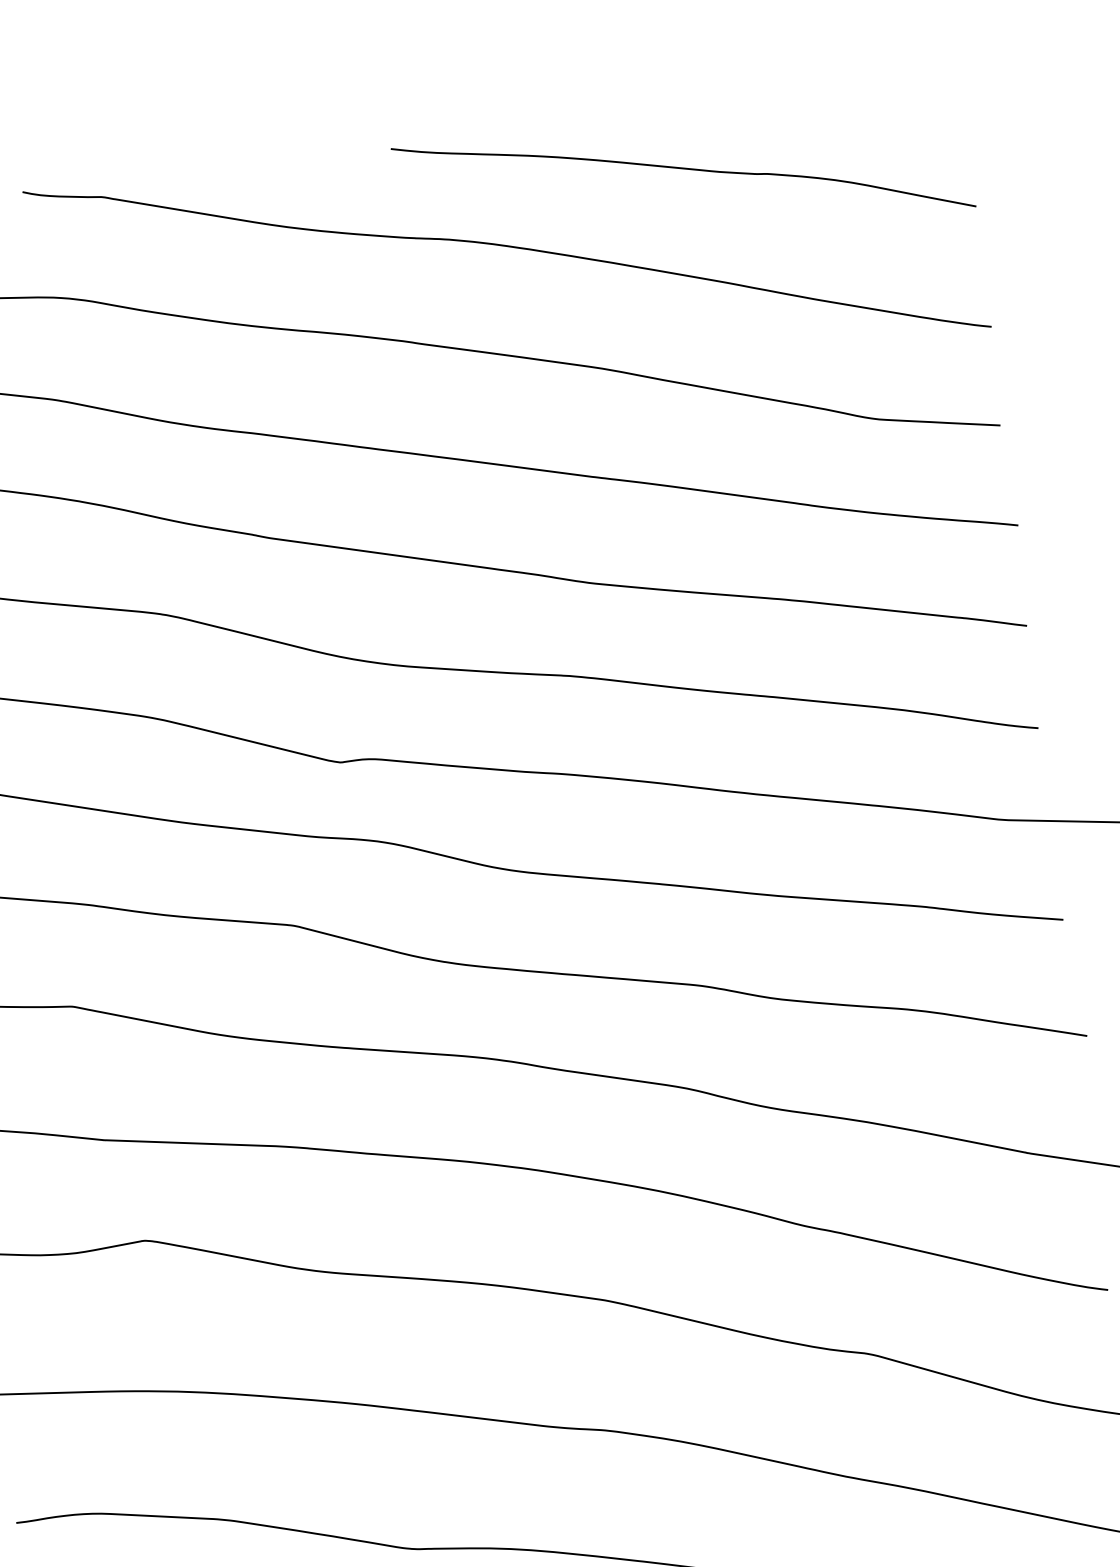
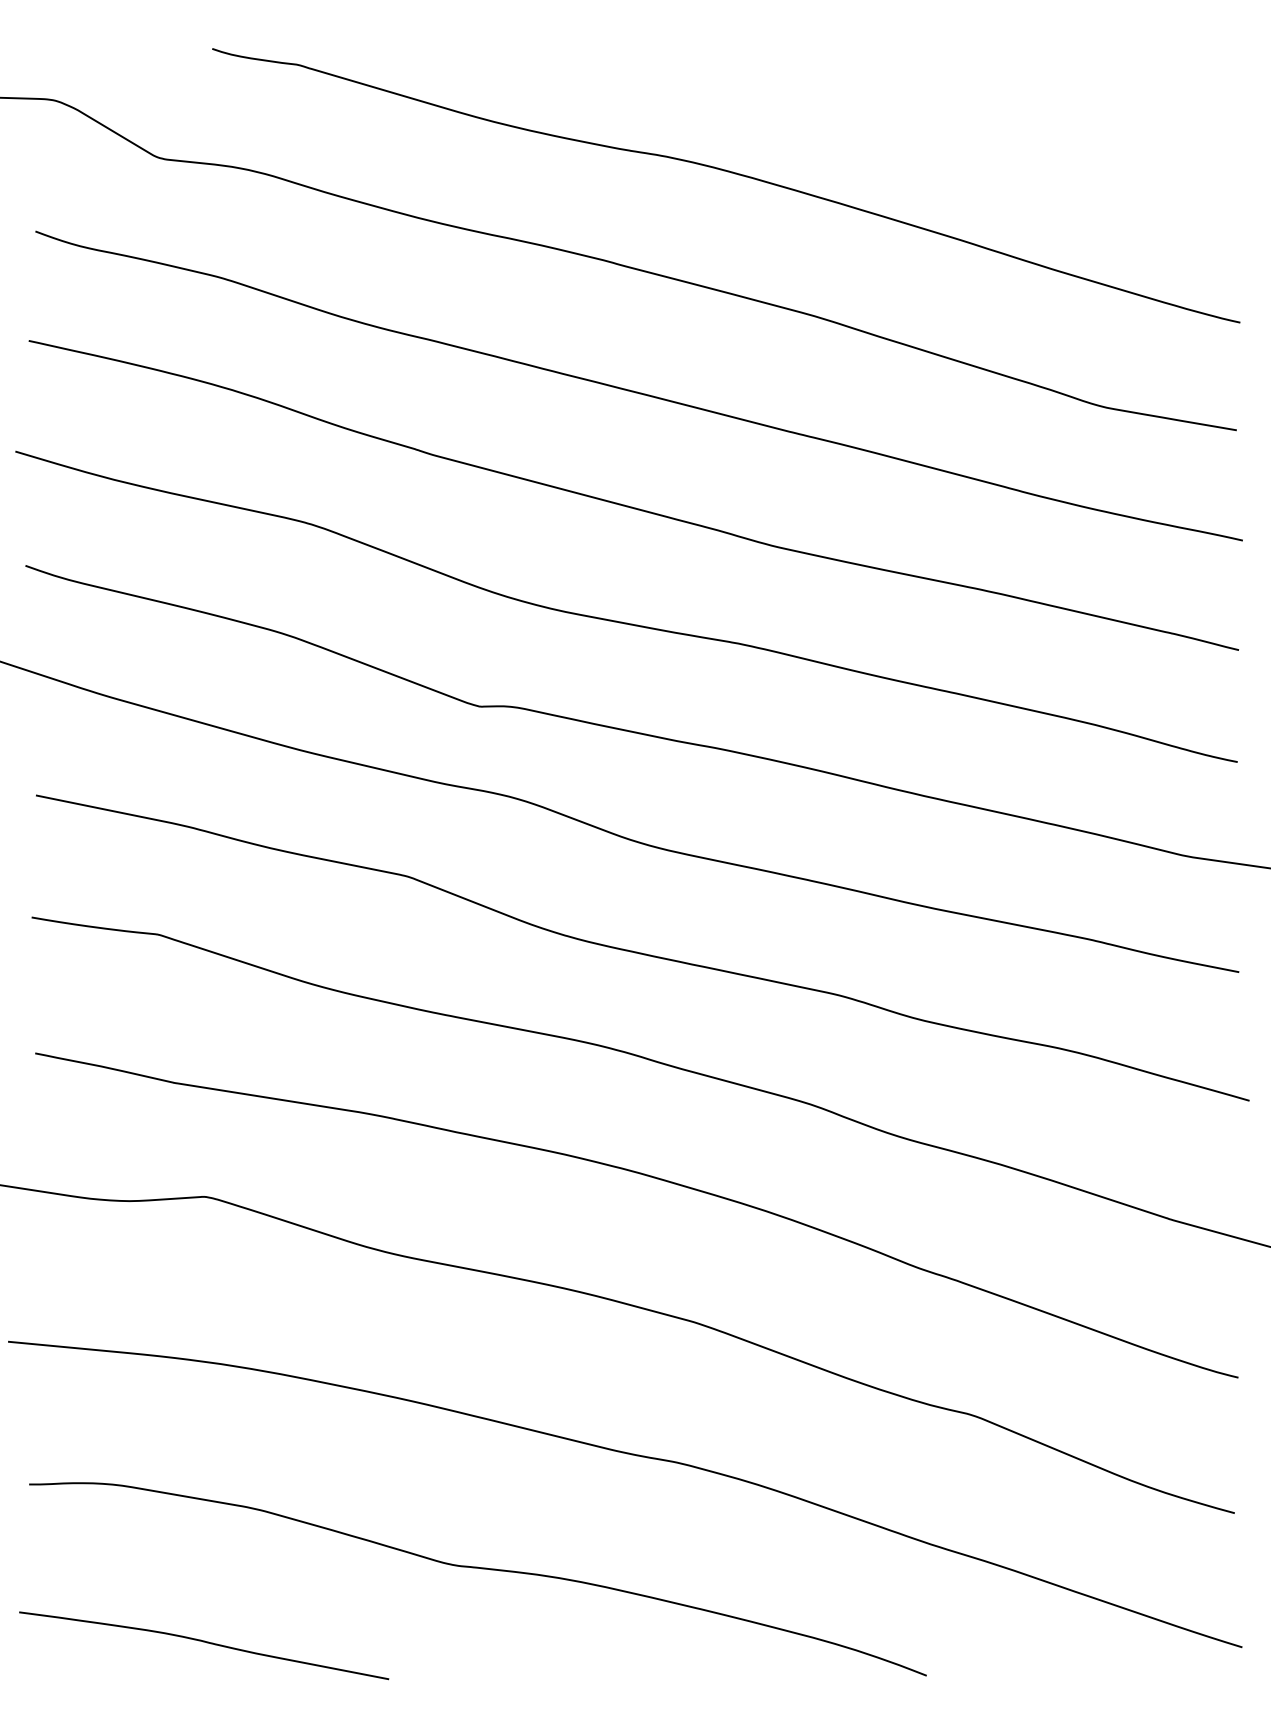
curve: (685, 169) -> (930, 112), removed

